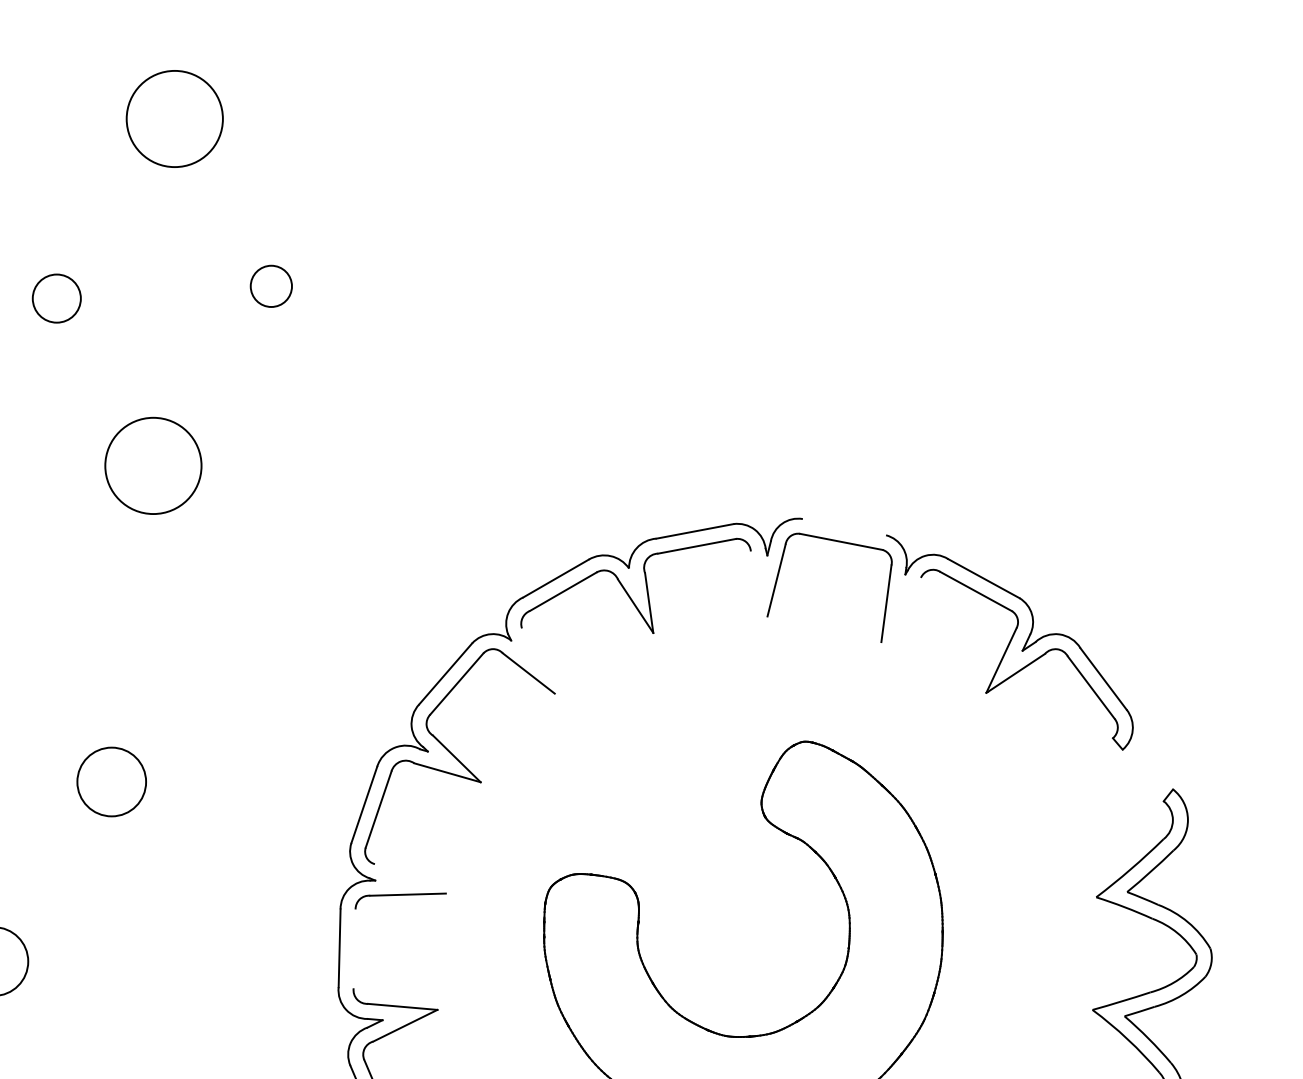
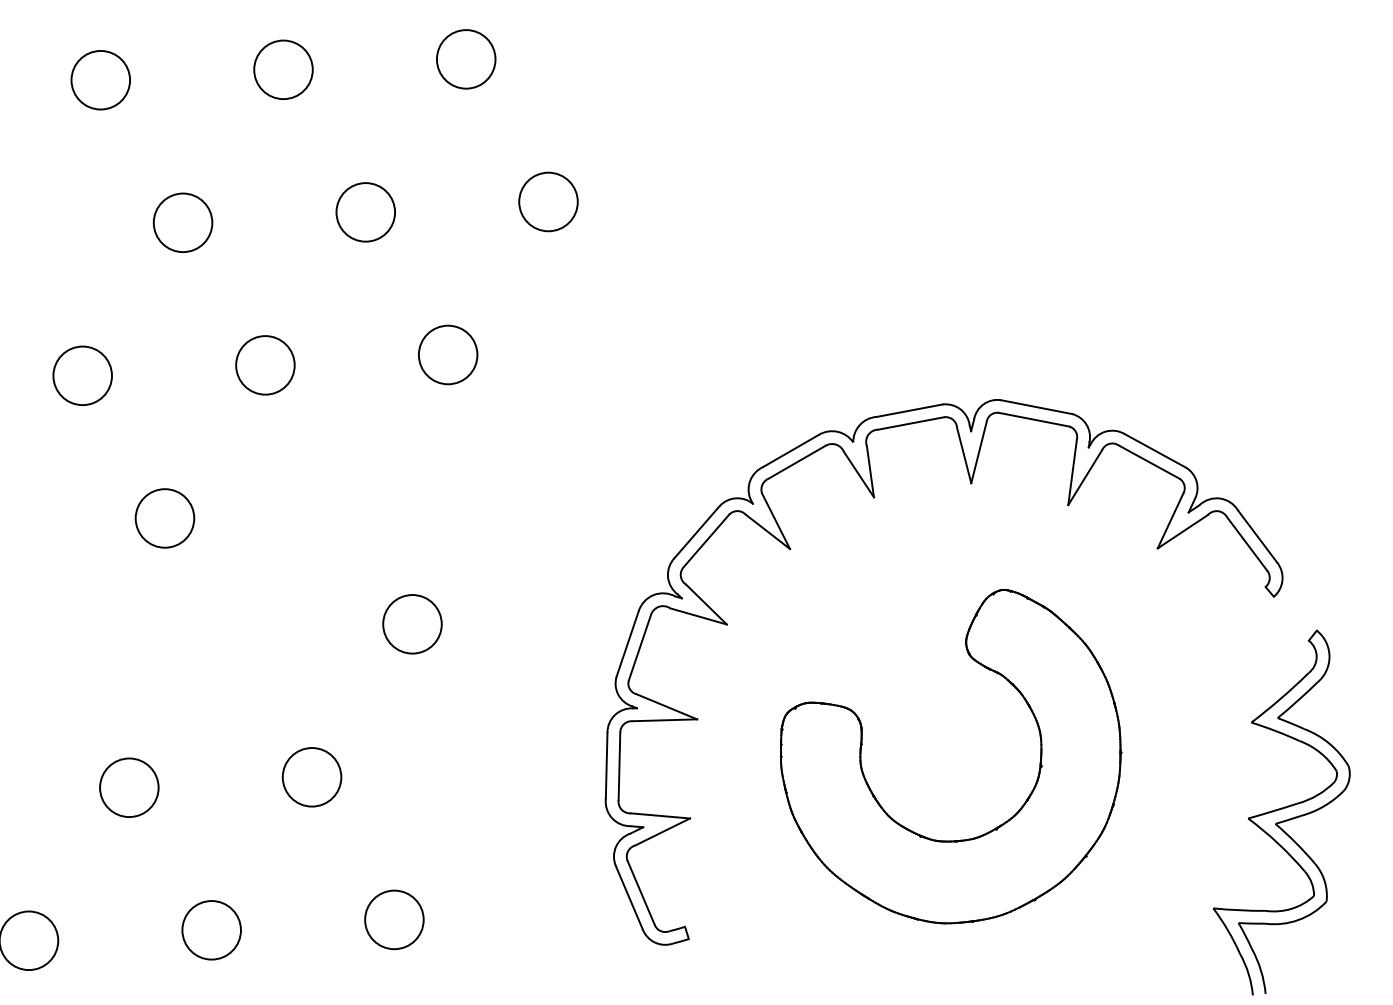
circle: (173, 119) -> (465, 59), size x0.71
circle: (271, 285) -> (548, 201), size x1.67
circle: (56, 298) -> (365, 212), size x1.43
circle: (154, 465) -> (448, 354), size x0.71
line: (844, 527) -> (1036, 407), added
line: (759, 583) -> (964, 455), added
line: (901, 609) -> (1085, 477), added
line: (538, 661) -> (776, 521), added
line: (409, 878) -> (666, 706), added
line: (354, 948) -> (619, 766), added

